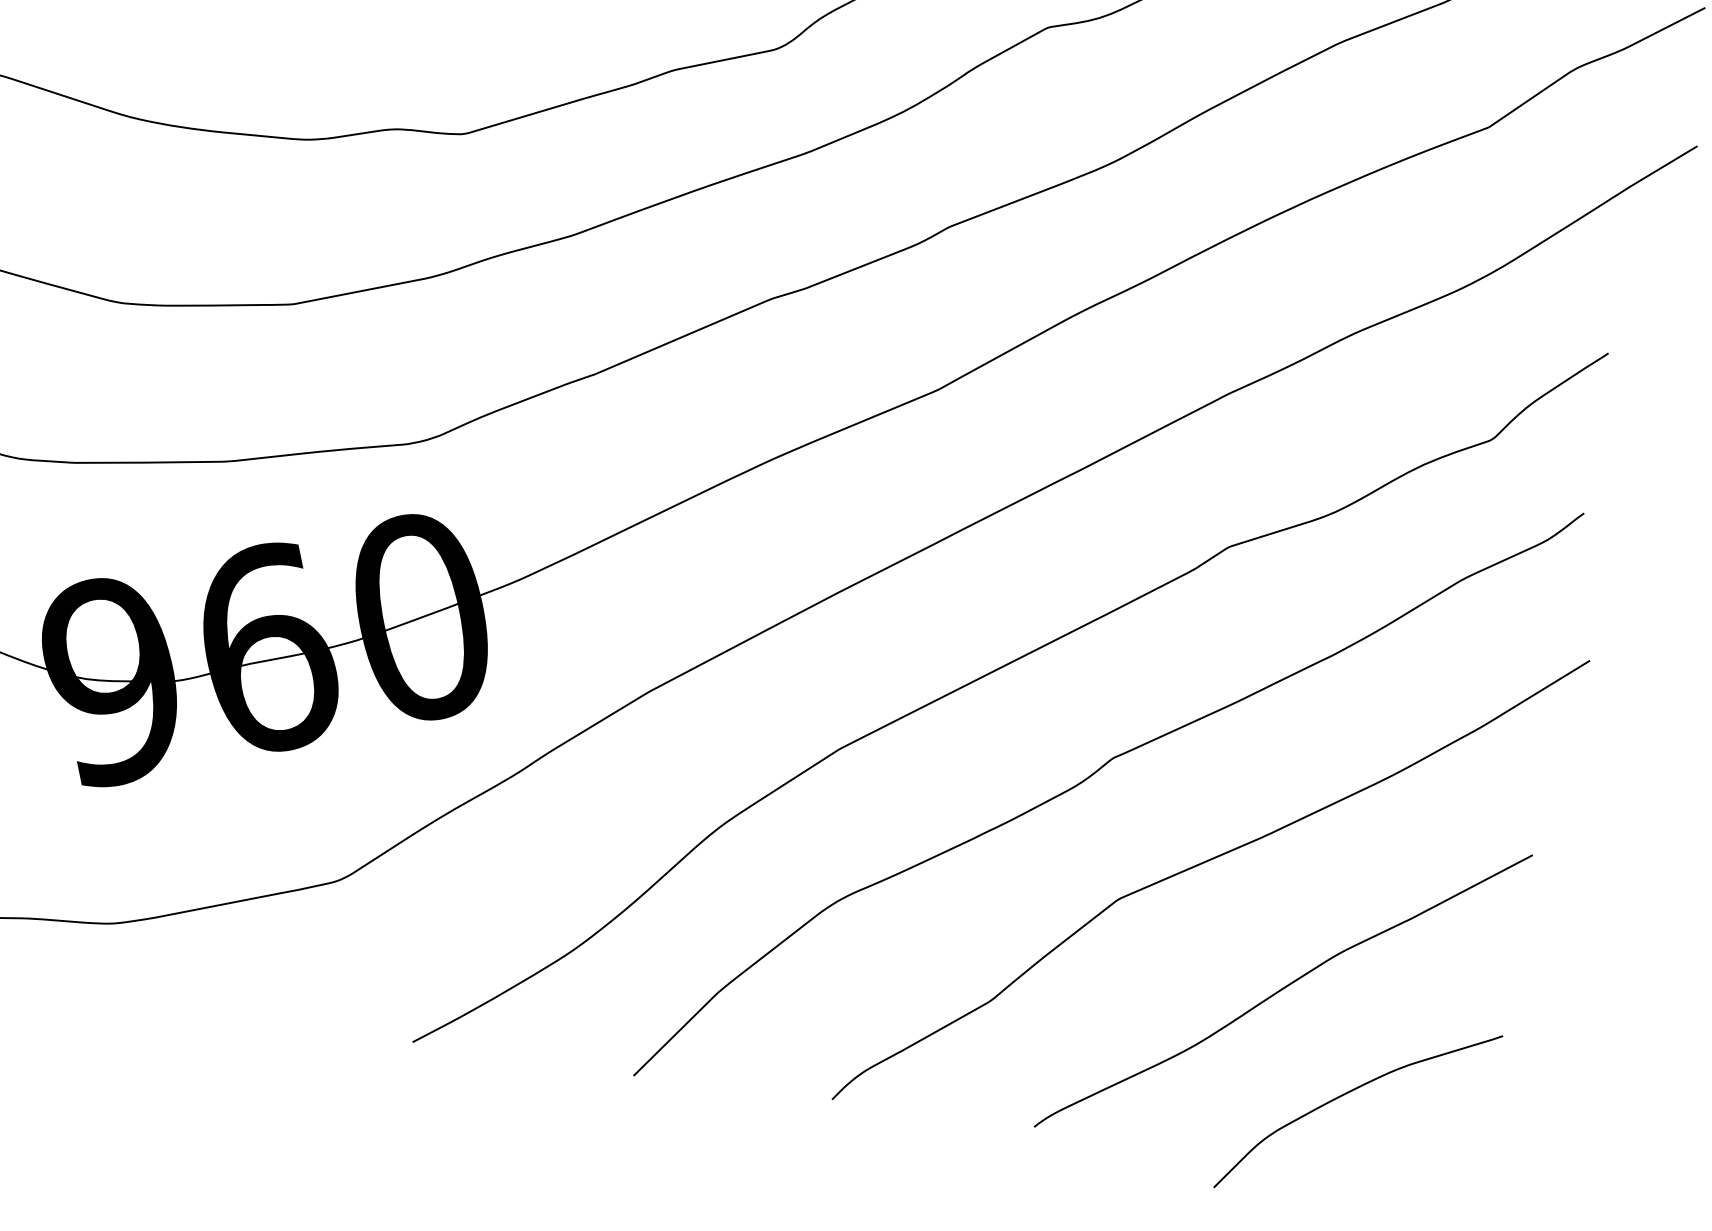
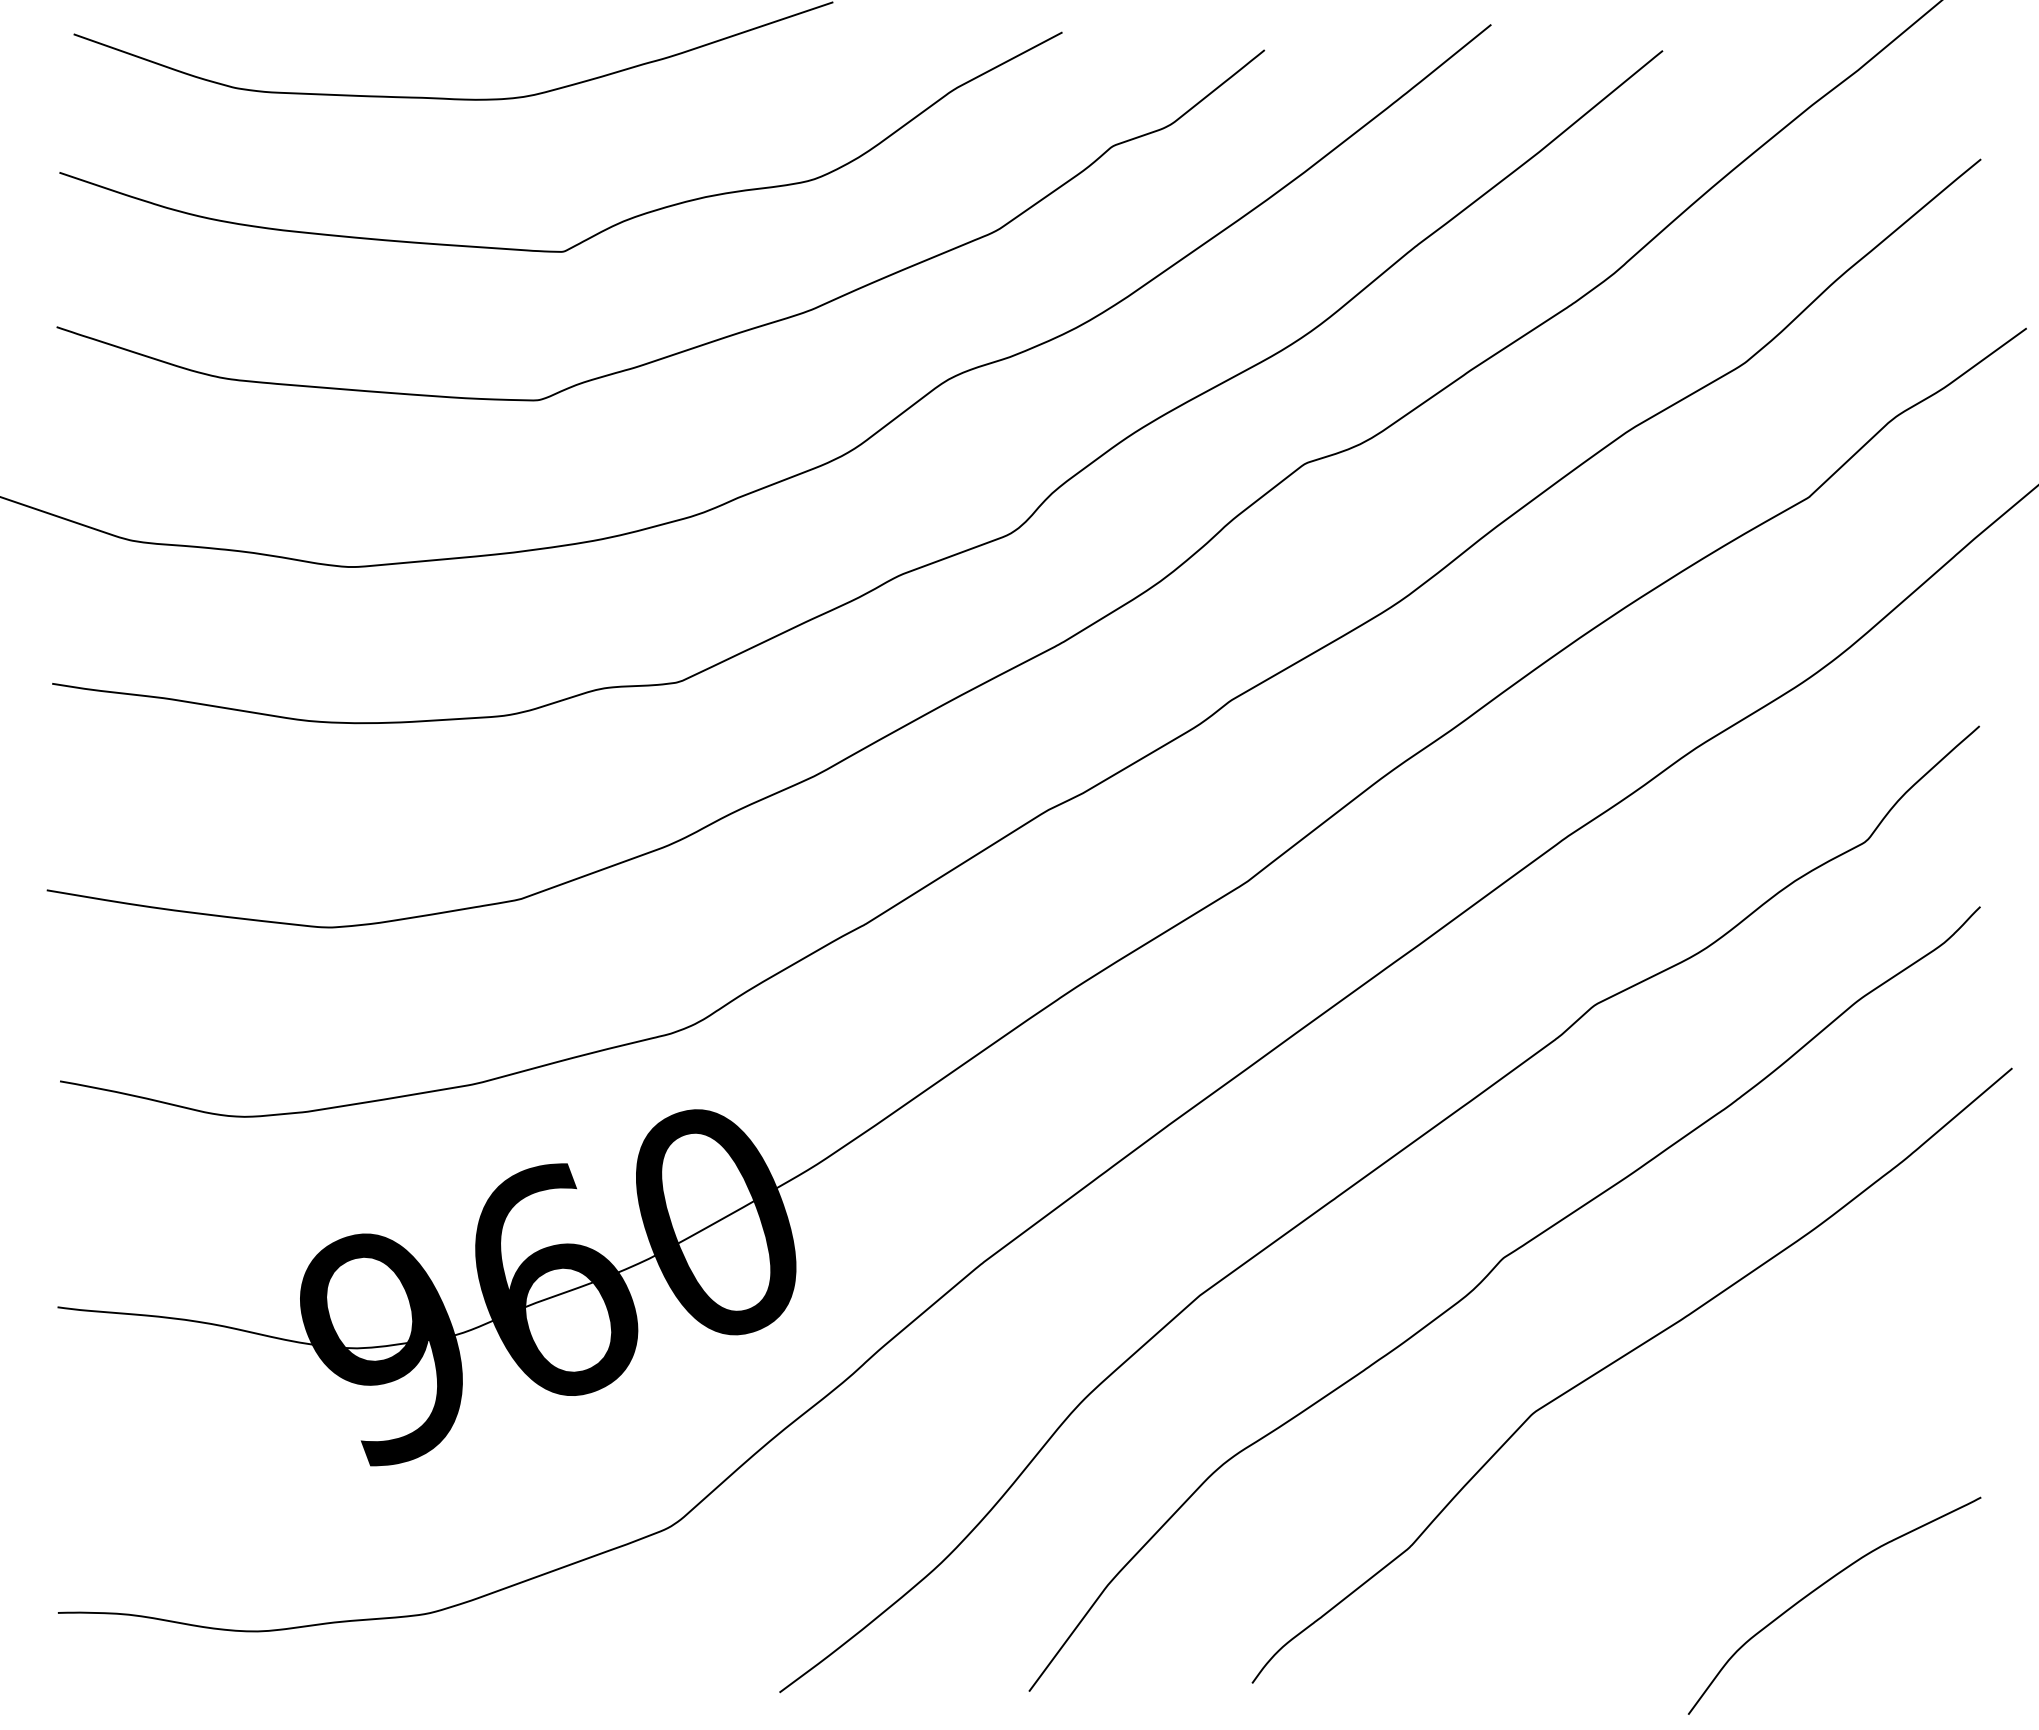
curve: (1282, 989) -> (1730, 1484), removed

